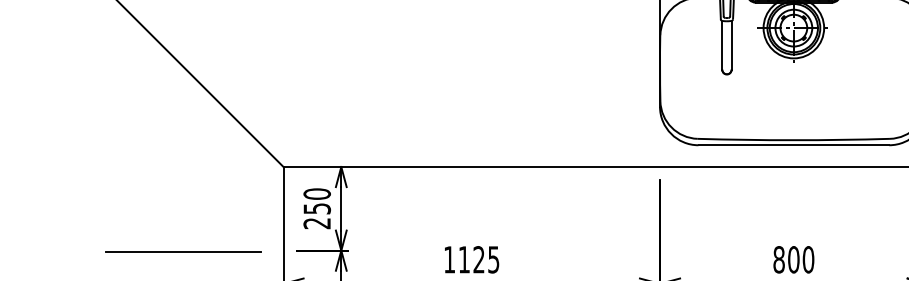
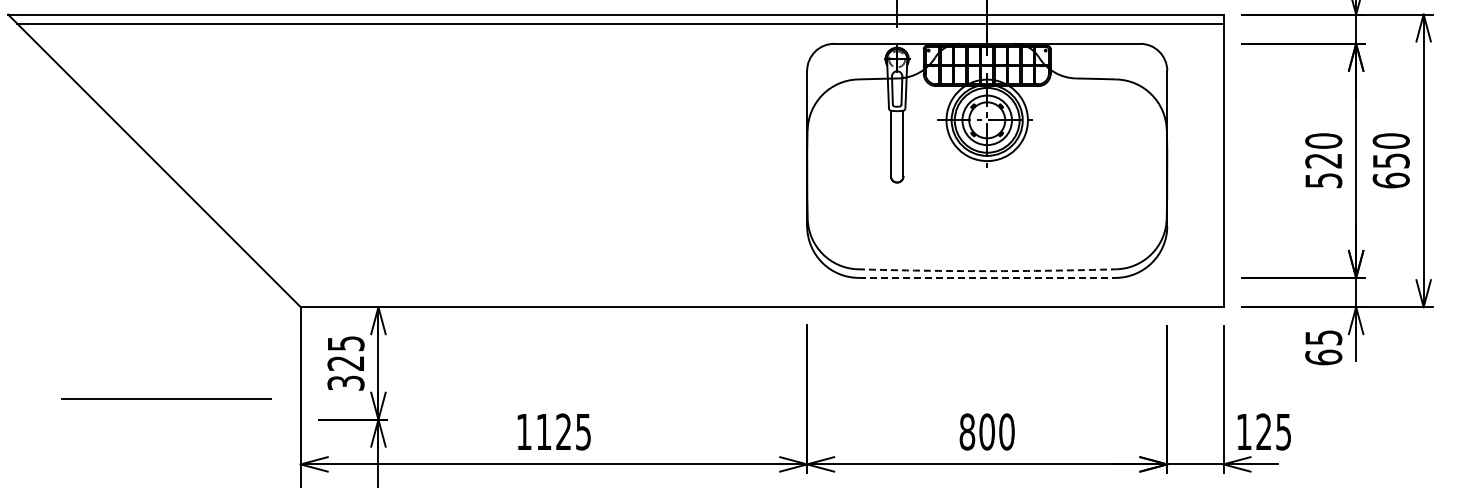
arc: (794, 140) -> (987, 271), solid -> dashed
line: (794, 144) -> (987, 277), solid -> dashed
text: (316, 208) -> (345, 362), 250 -> 325
line: (183, 252) -> (166, 398), moved

